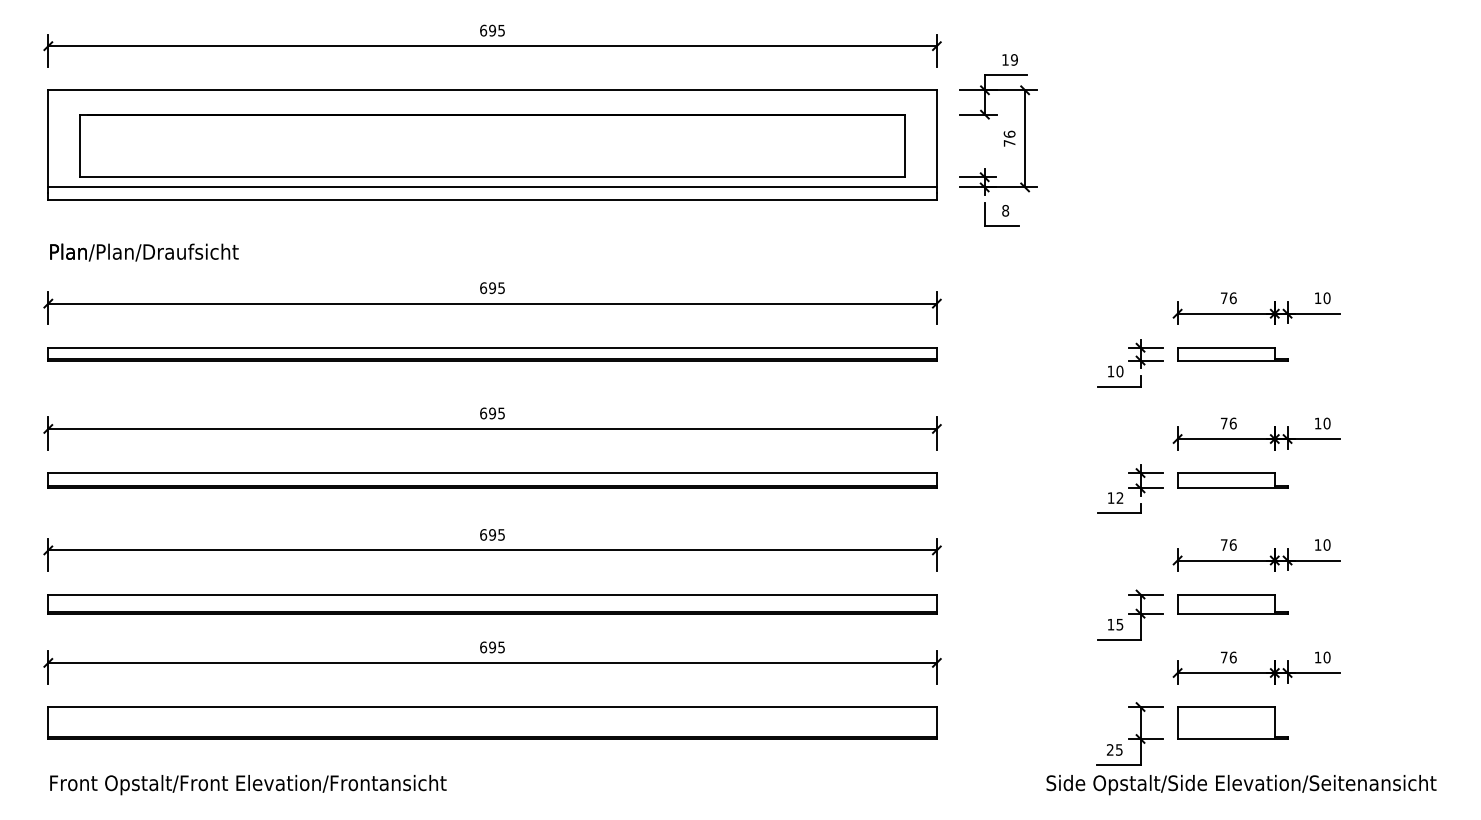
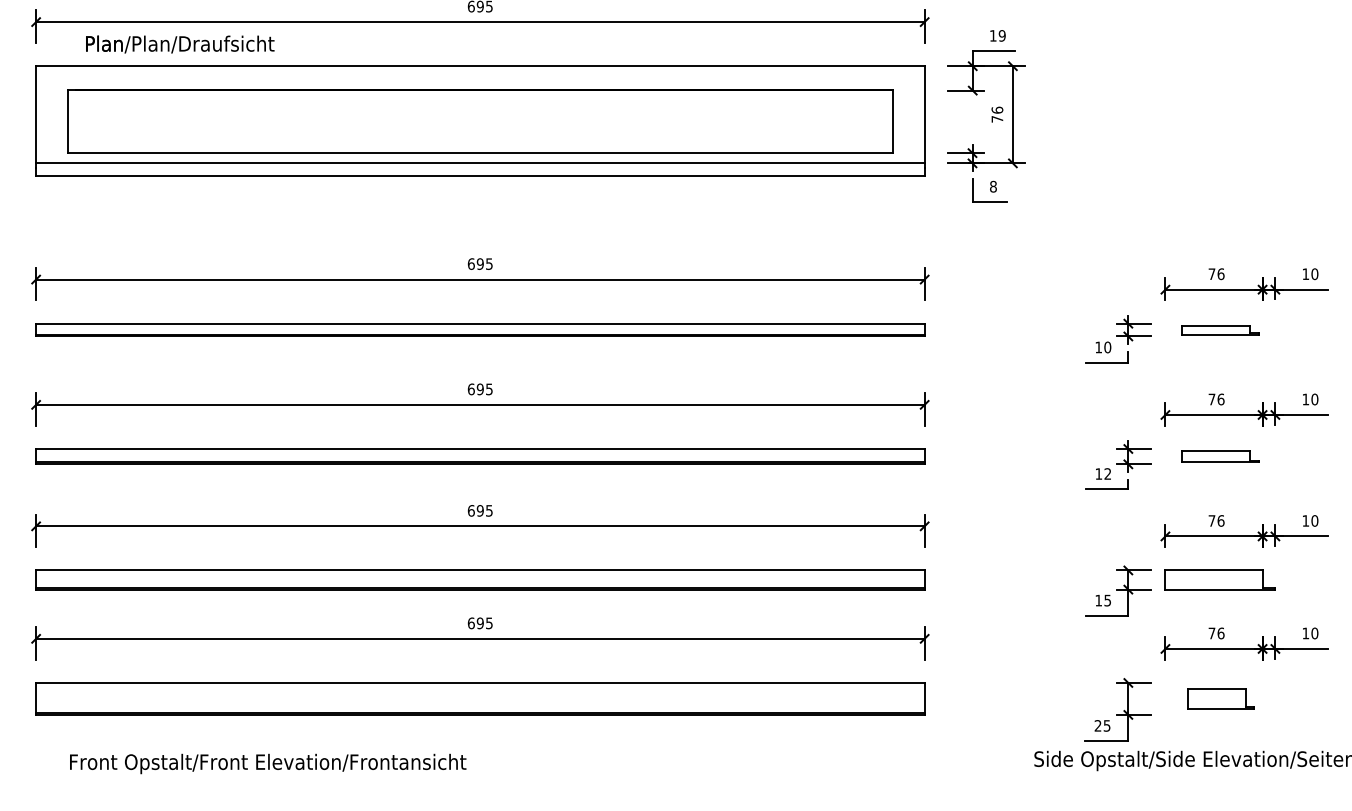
text: (144, 252) -> (180, 44), moved
part: (1232, 354) -> (1220, 330), size x0.7
part: (1232, 480) -> (1220, 456), size x0.7
part: (1232, 722) -> (1220, 698), size x0.6
text: (248, 785) -> (268, 764), moved

